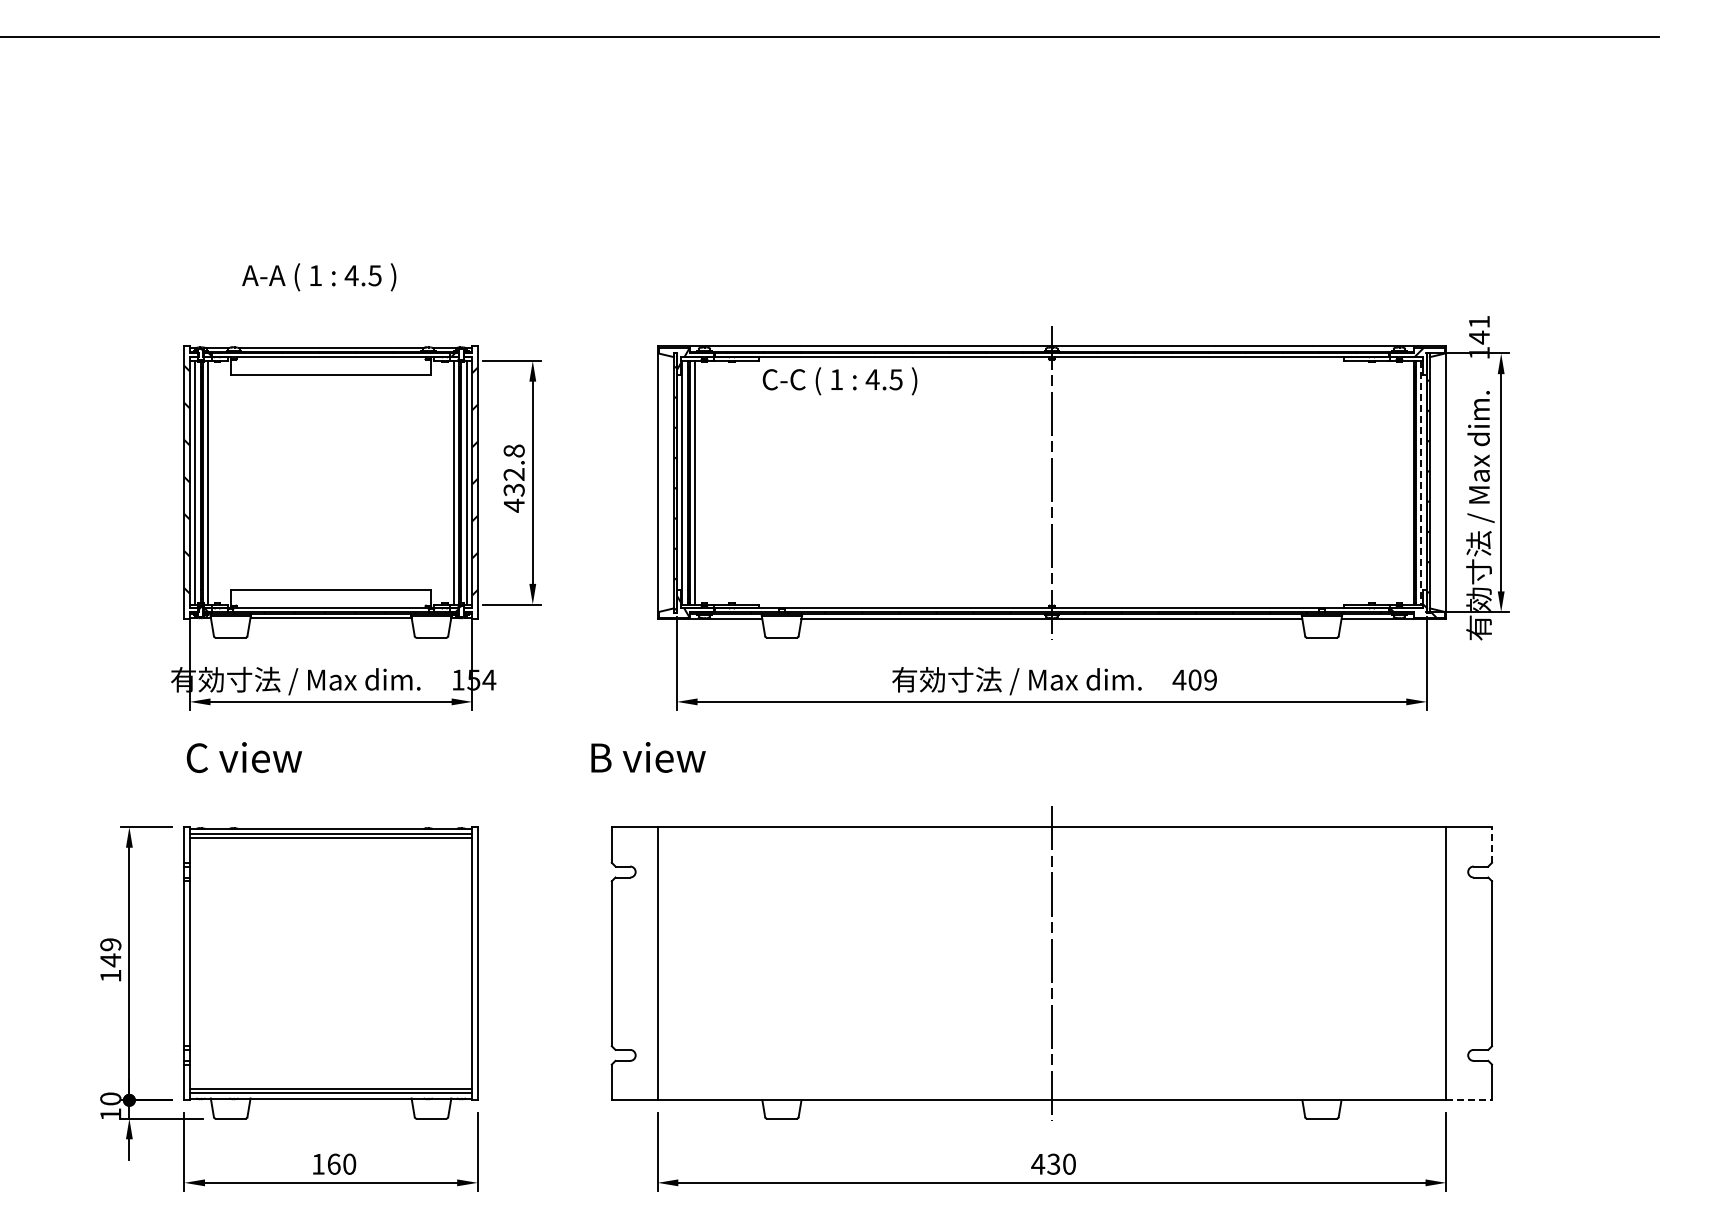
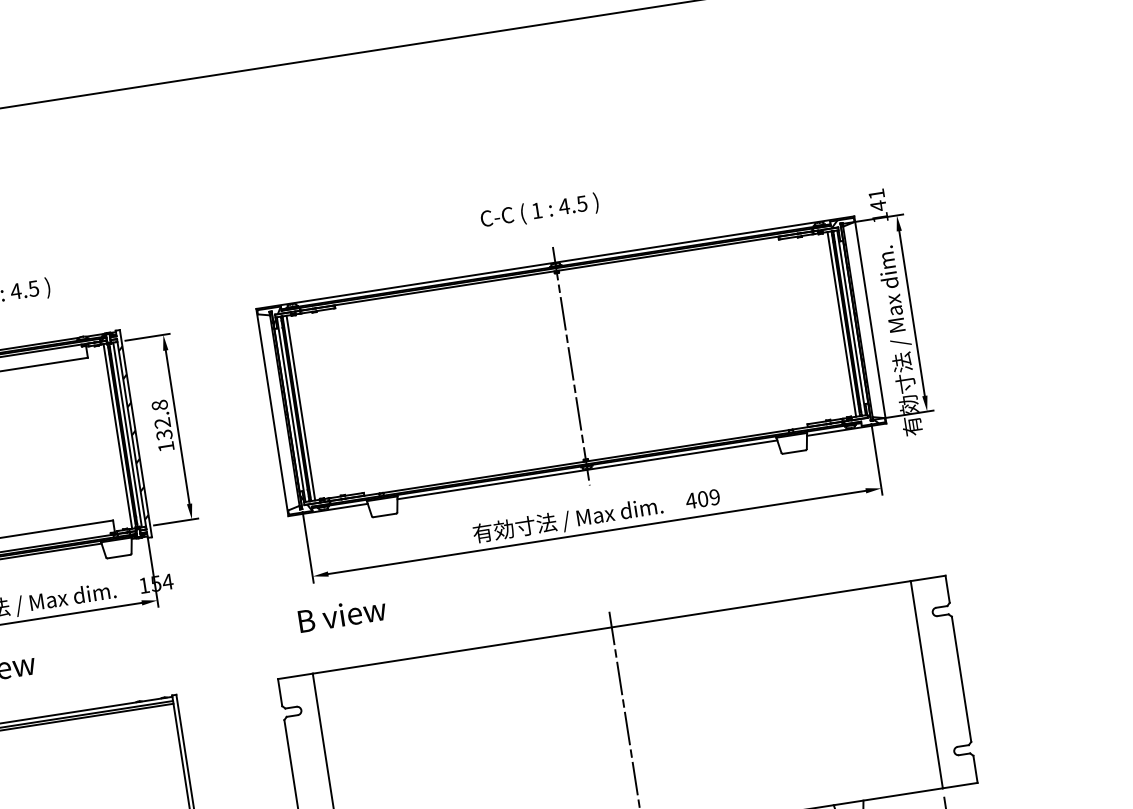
text: (839, 381) -> (539, 211), moved
line: (1408, 482) -> (841, 324), added
line: (1421, 482) -> (851, 322), dashed -> solid
text: (514, 505) -> (166, 446), 432.8 -> 132.8
text: (648, 757) -> (342, 615), moved
line: (1492, 844) -> (947, 588), dashed -> solid
line: (1469, 1100) -> (960, 785), dashed -> solid

